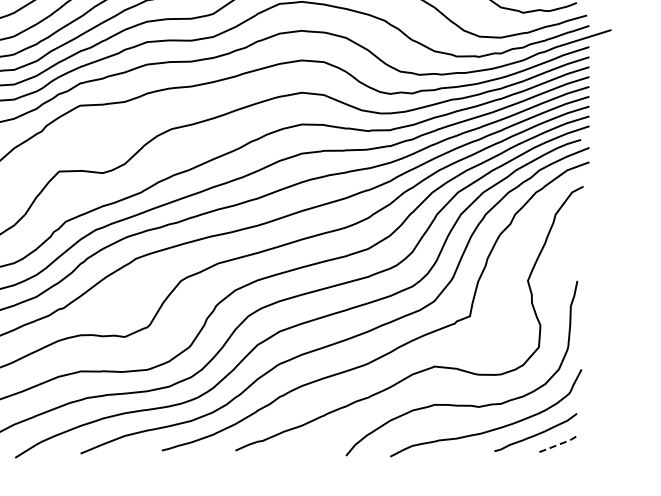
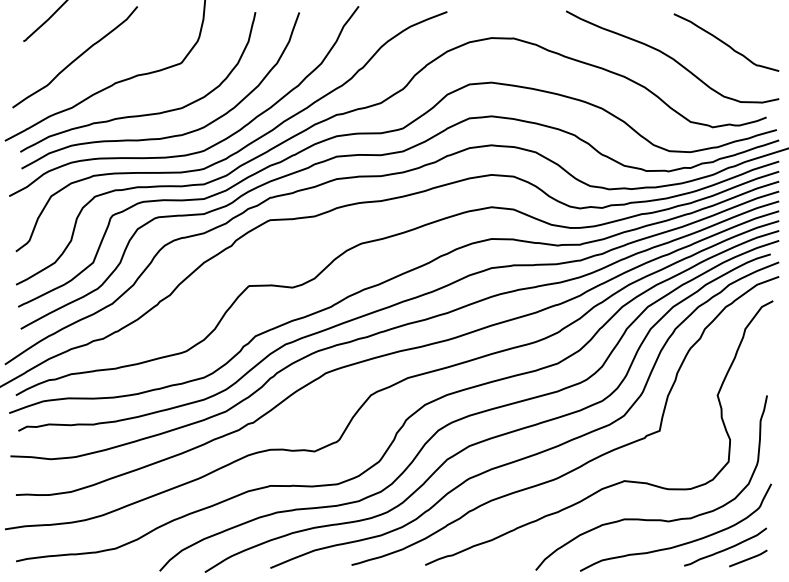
line: (560, 444) -> (750, 558), dashed -> solid

